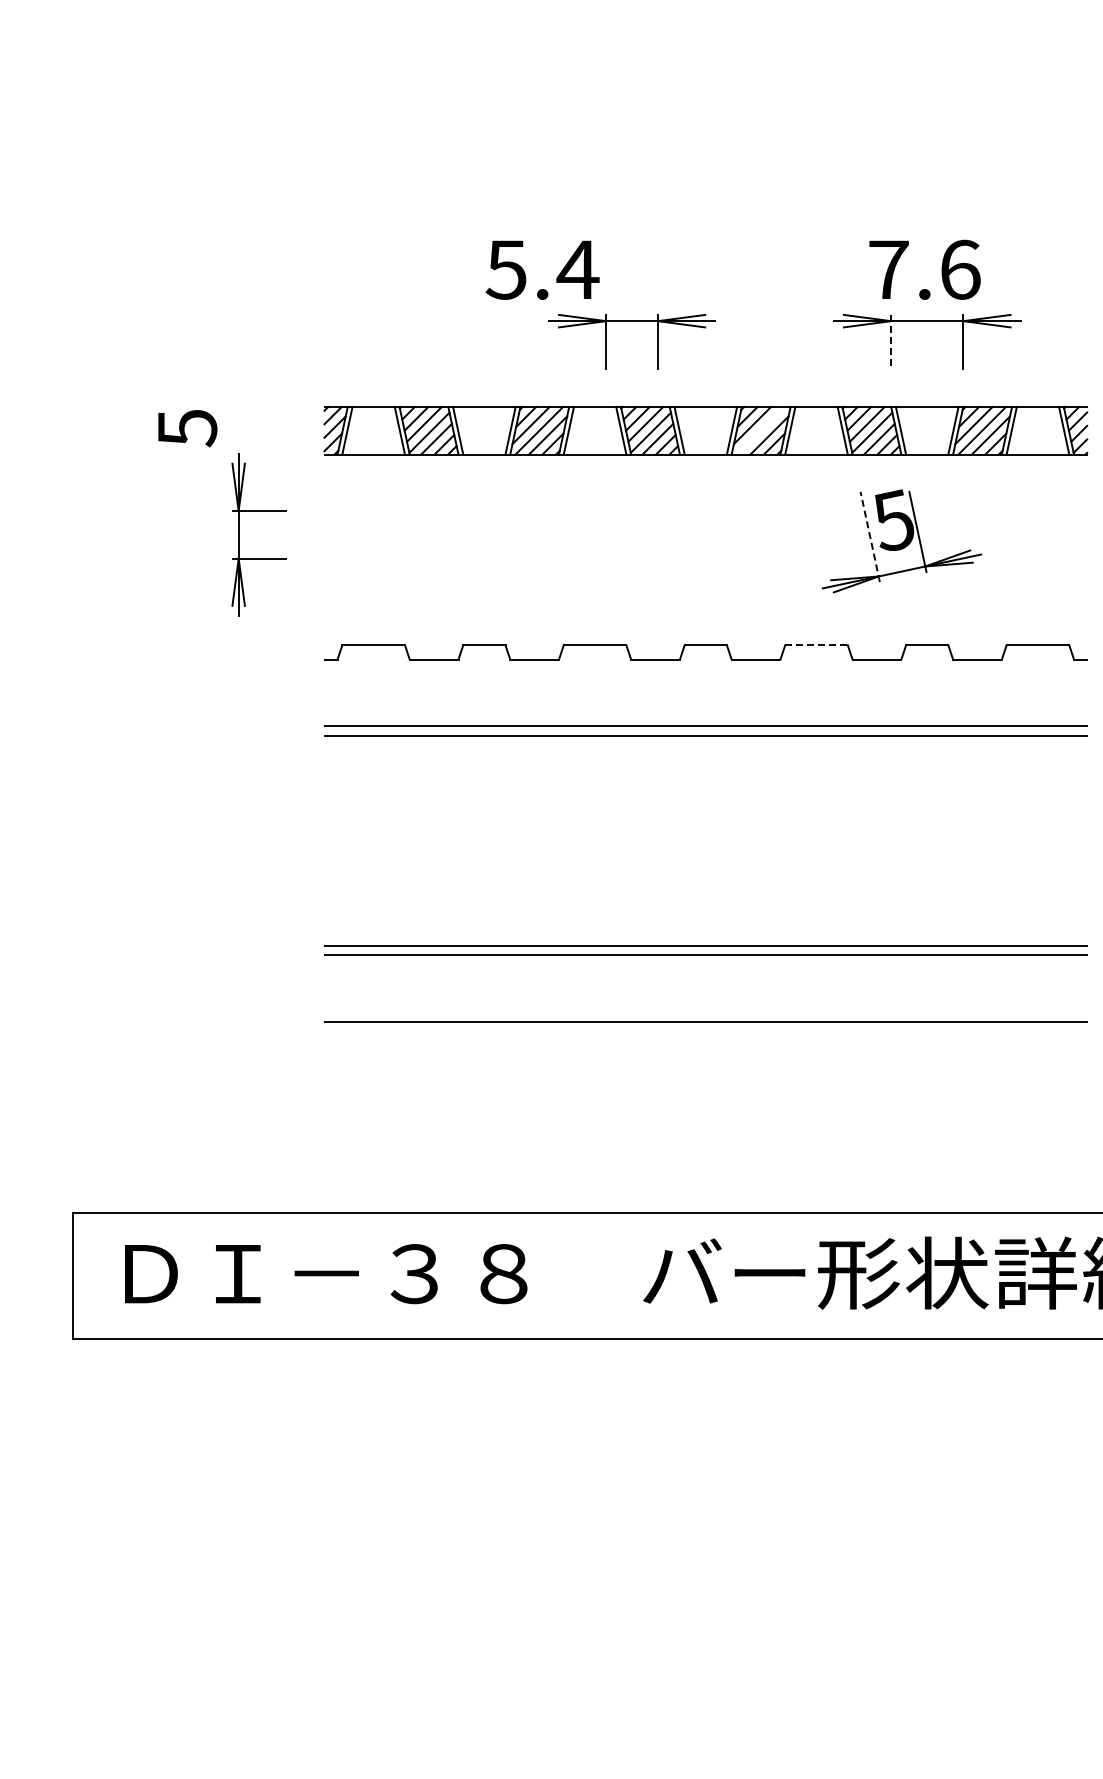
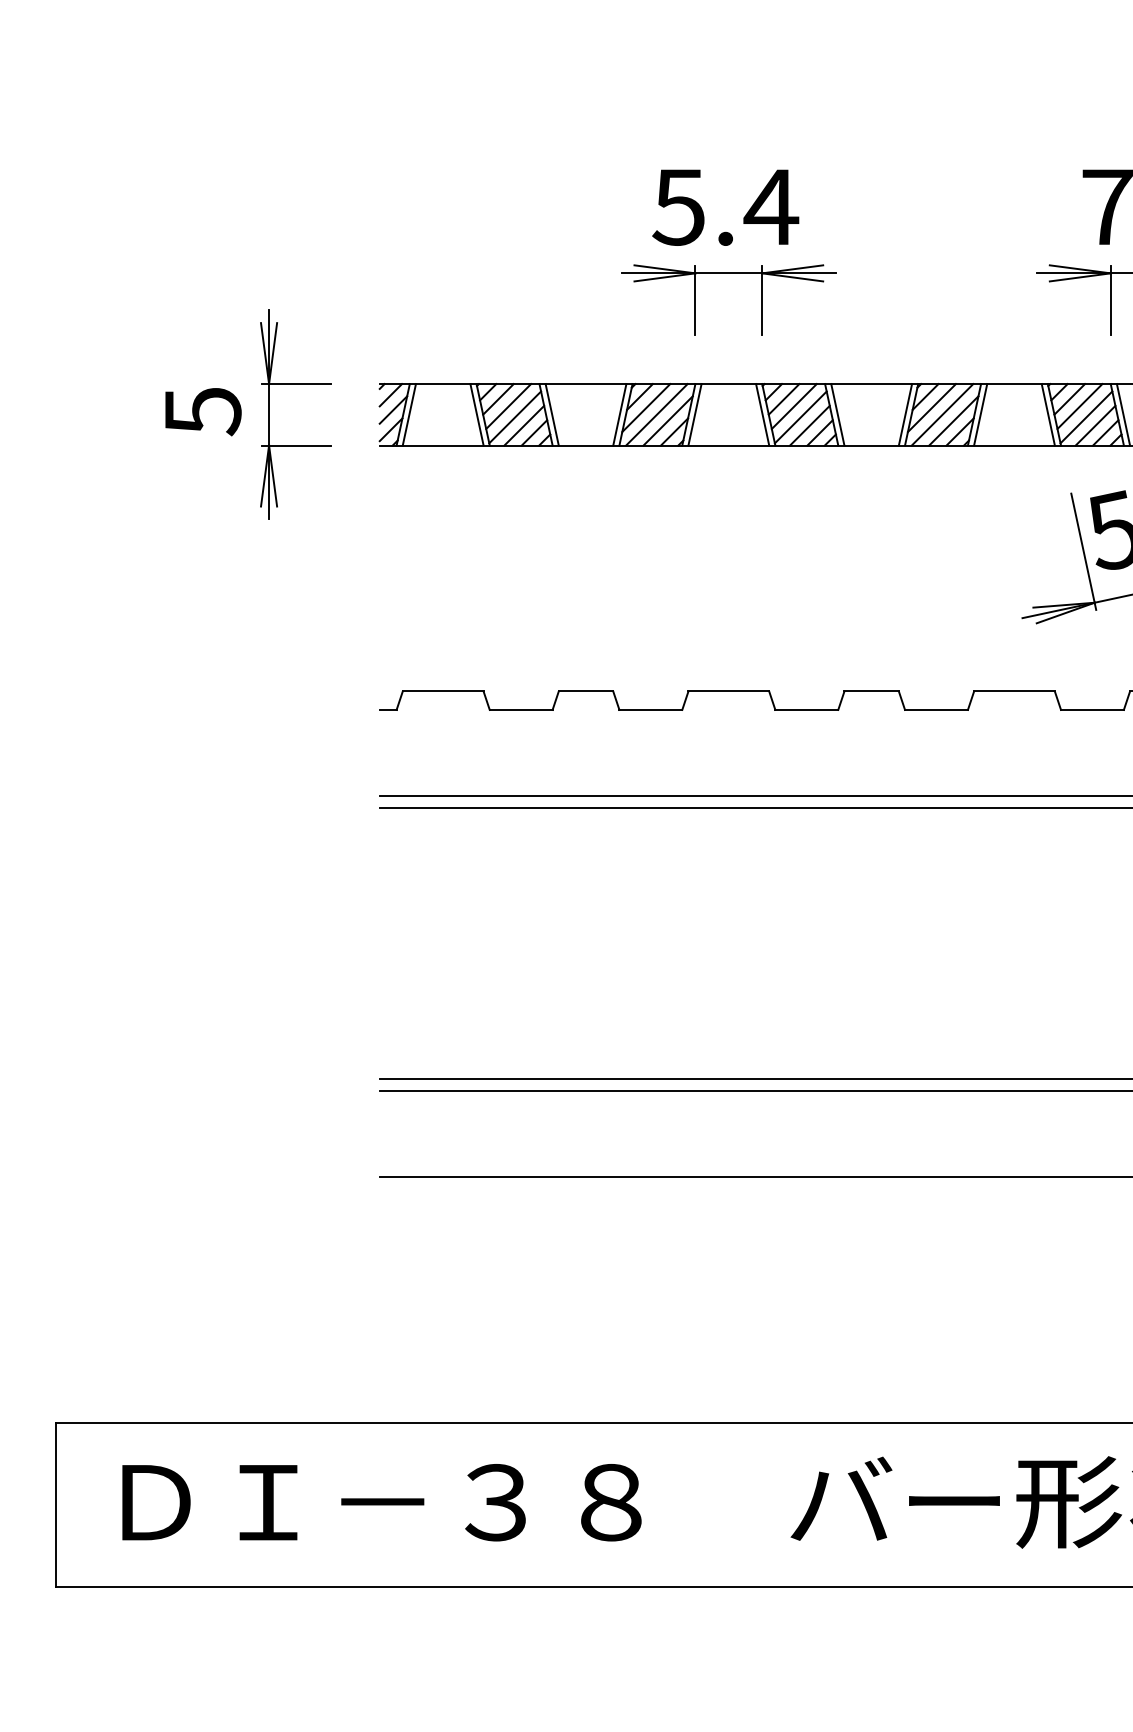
text: (542, 269) -> (725, 206), moved
part: (631, 321) -> (728, 273), moved
line: (891, 342) -> (1111, 300), dashed -> solid
line: (760, 430) -> (942, 414), added
part: (239, 534) -> (270, 414), moved
line: (870, 536) -> (1084, 551), dashed -> solid
line: (817, 645) -> (1015, 691), dashed -> solid

